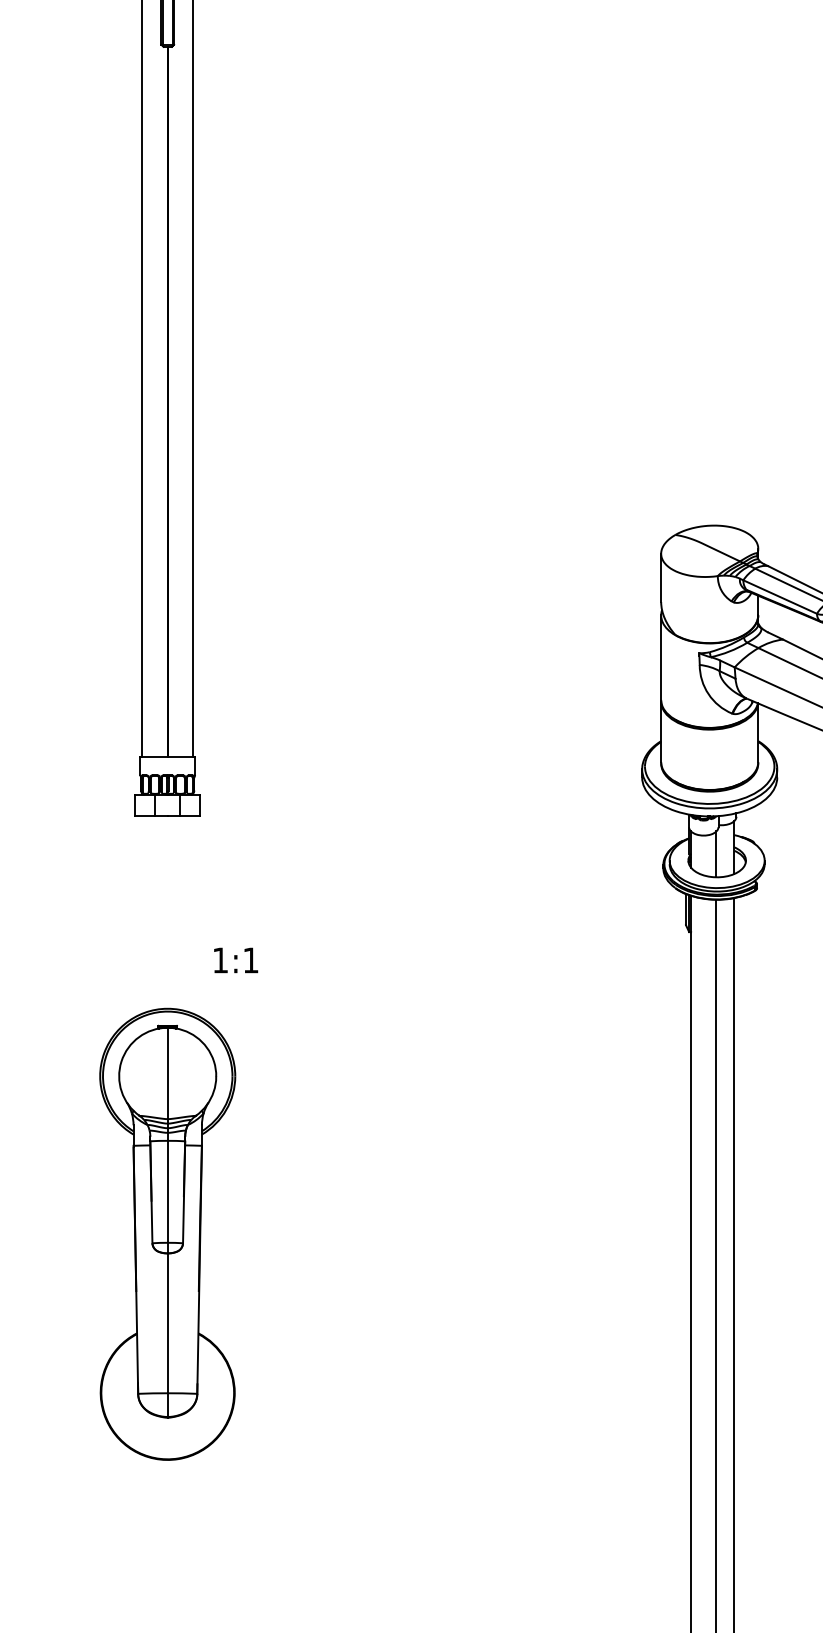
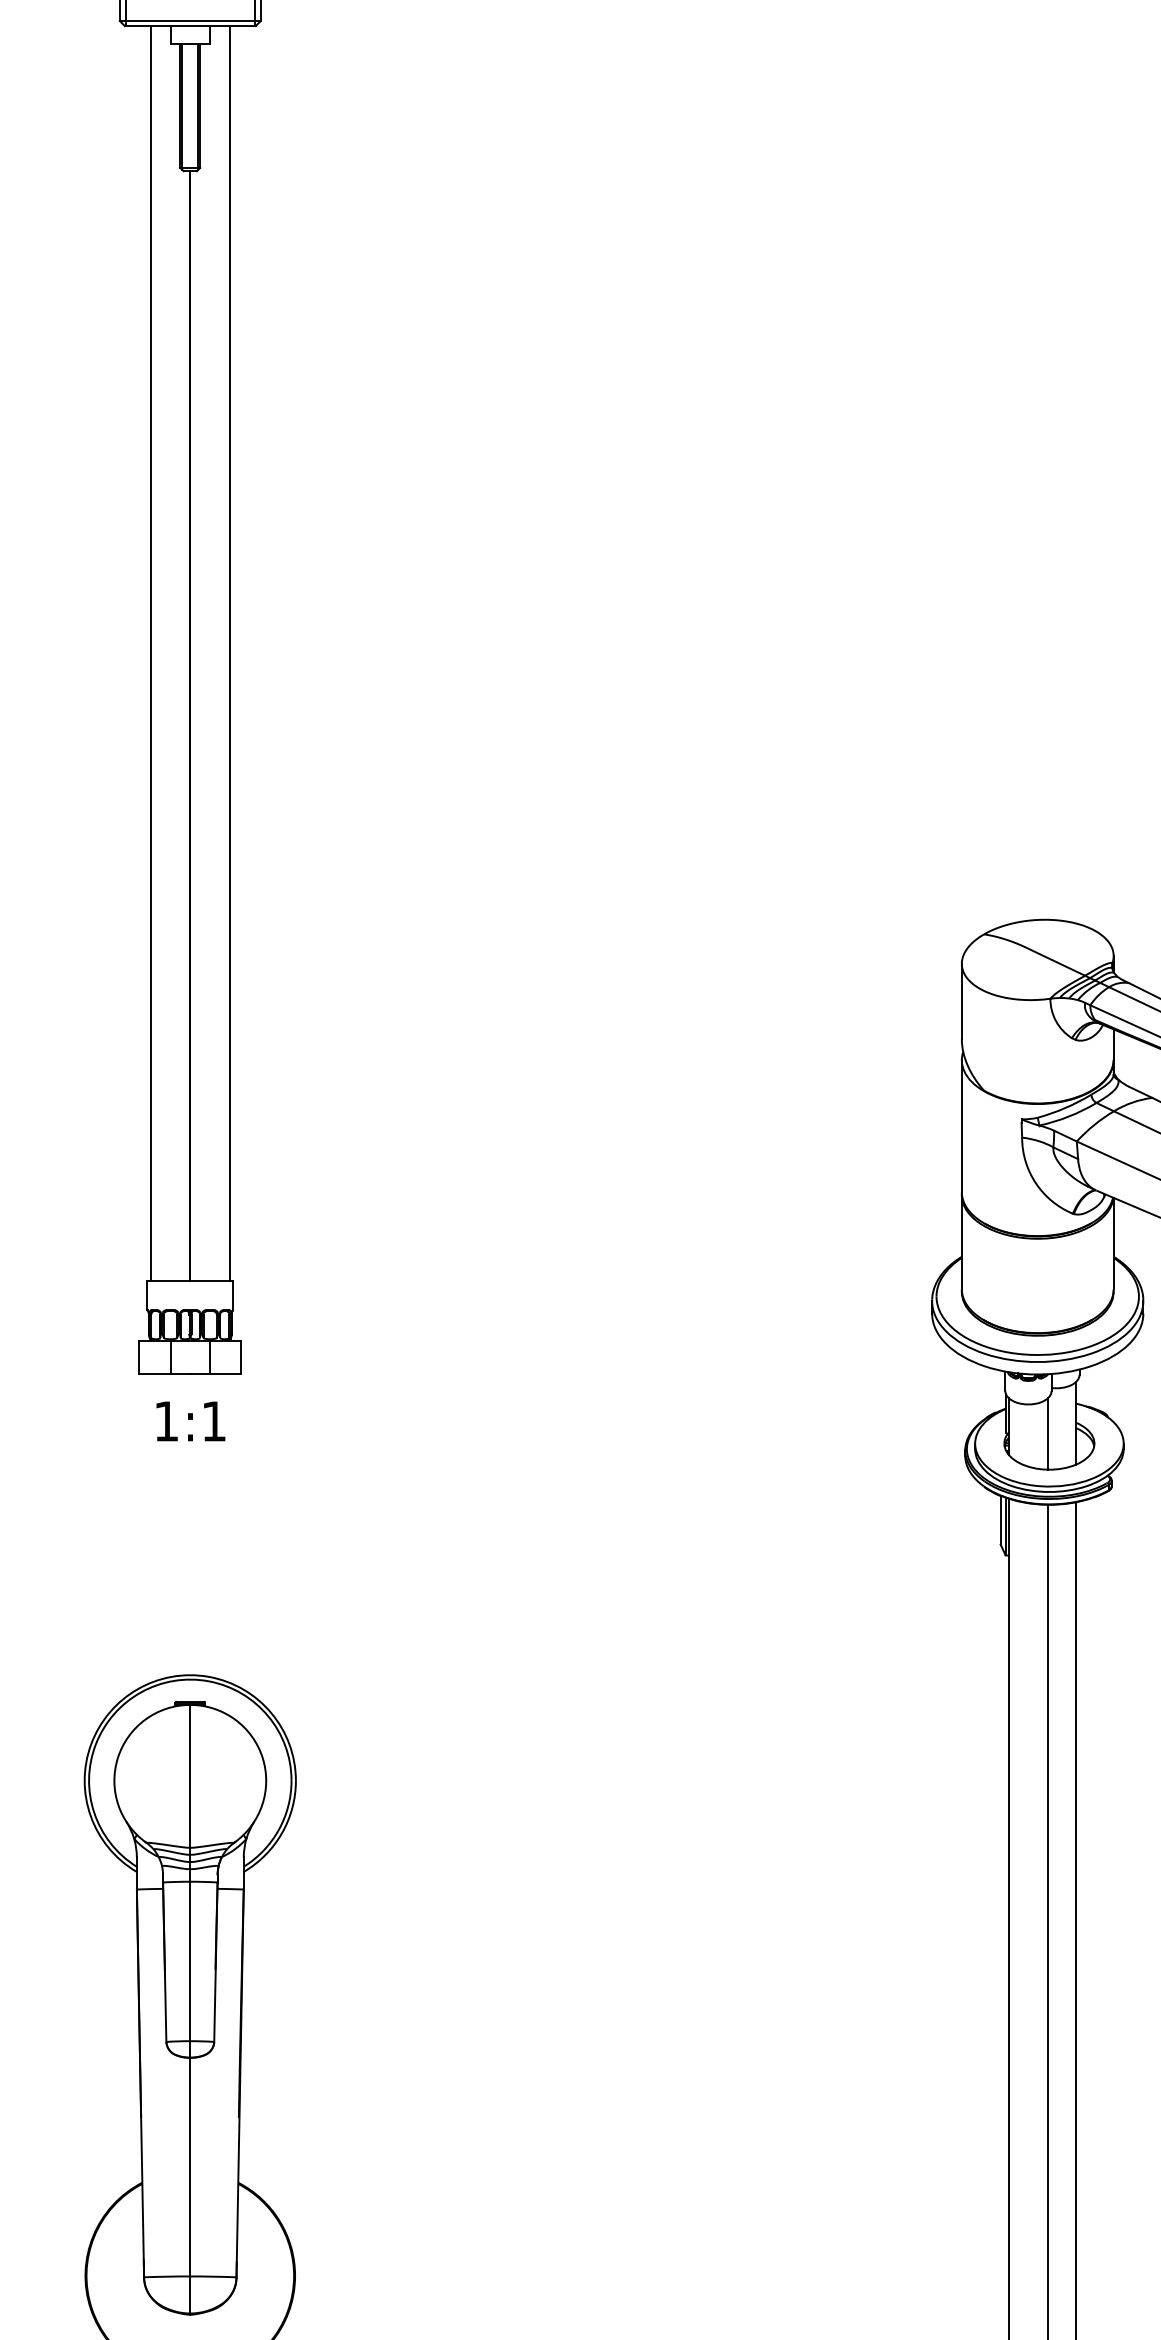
text: (236, 960) -> (191, 1421), moved

